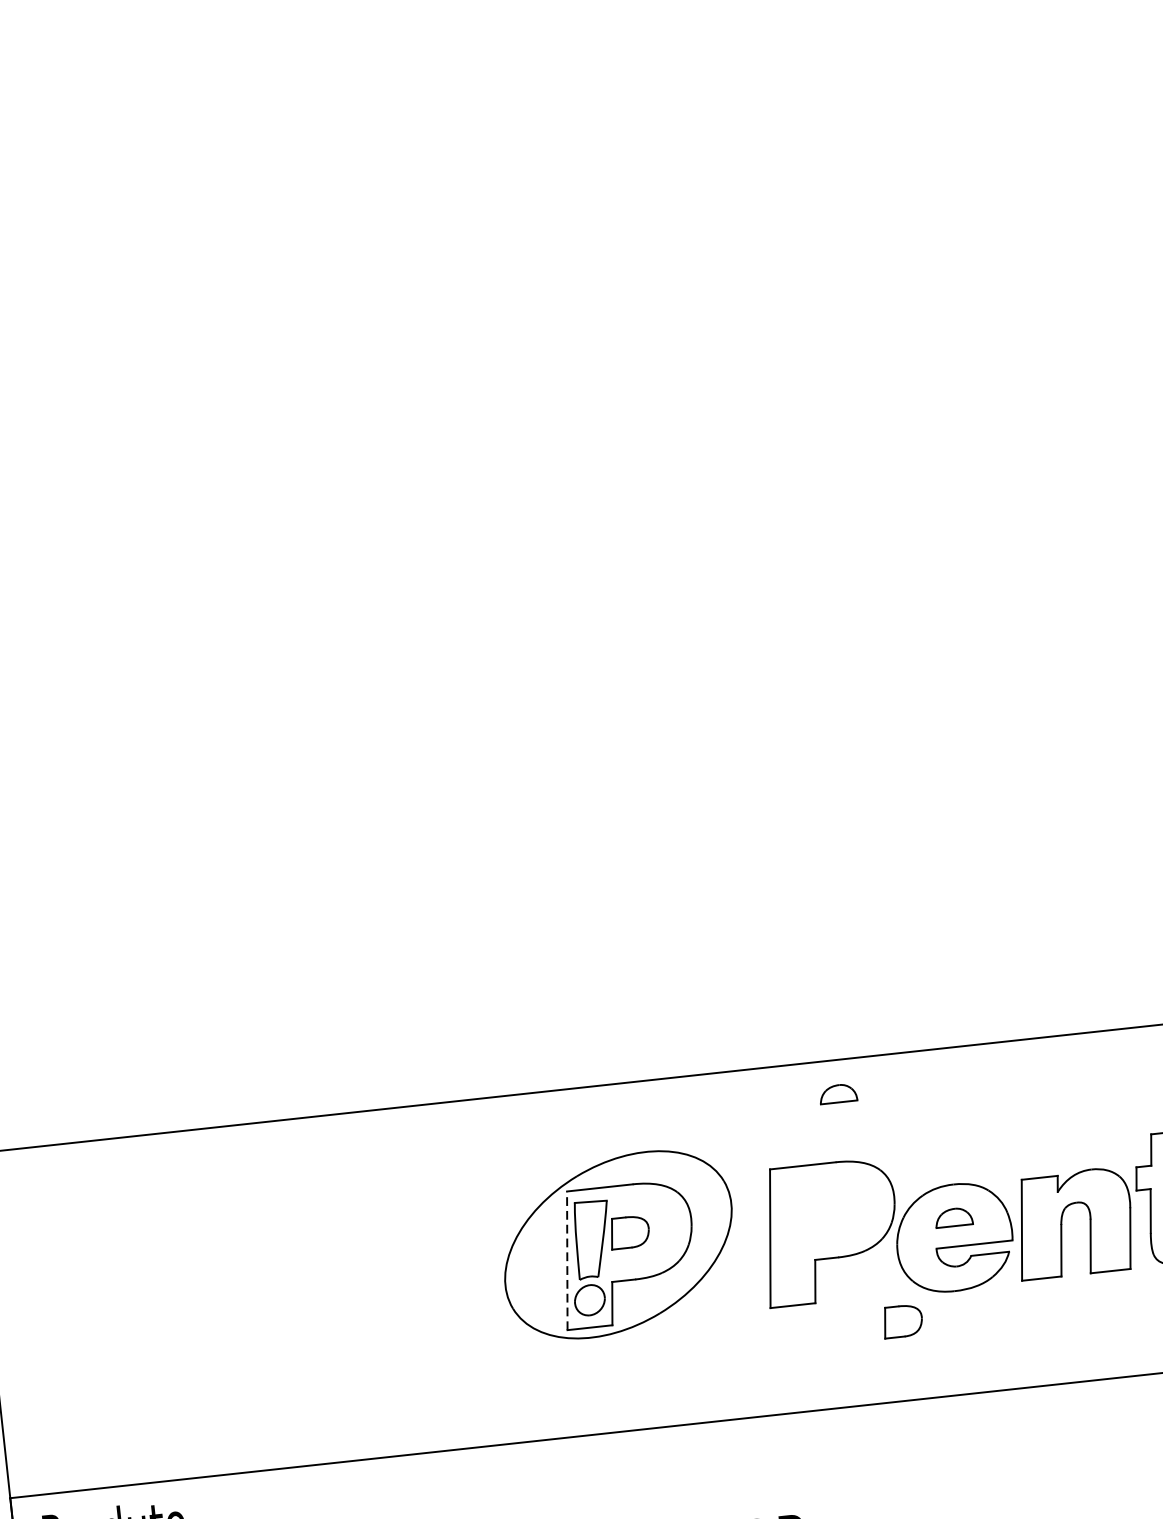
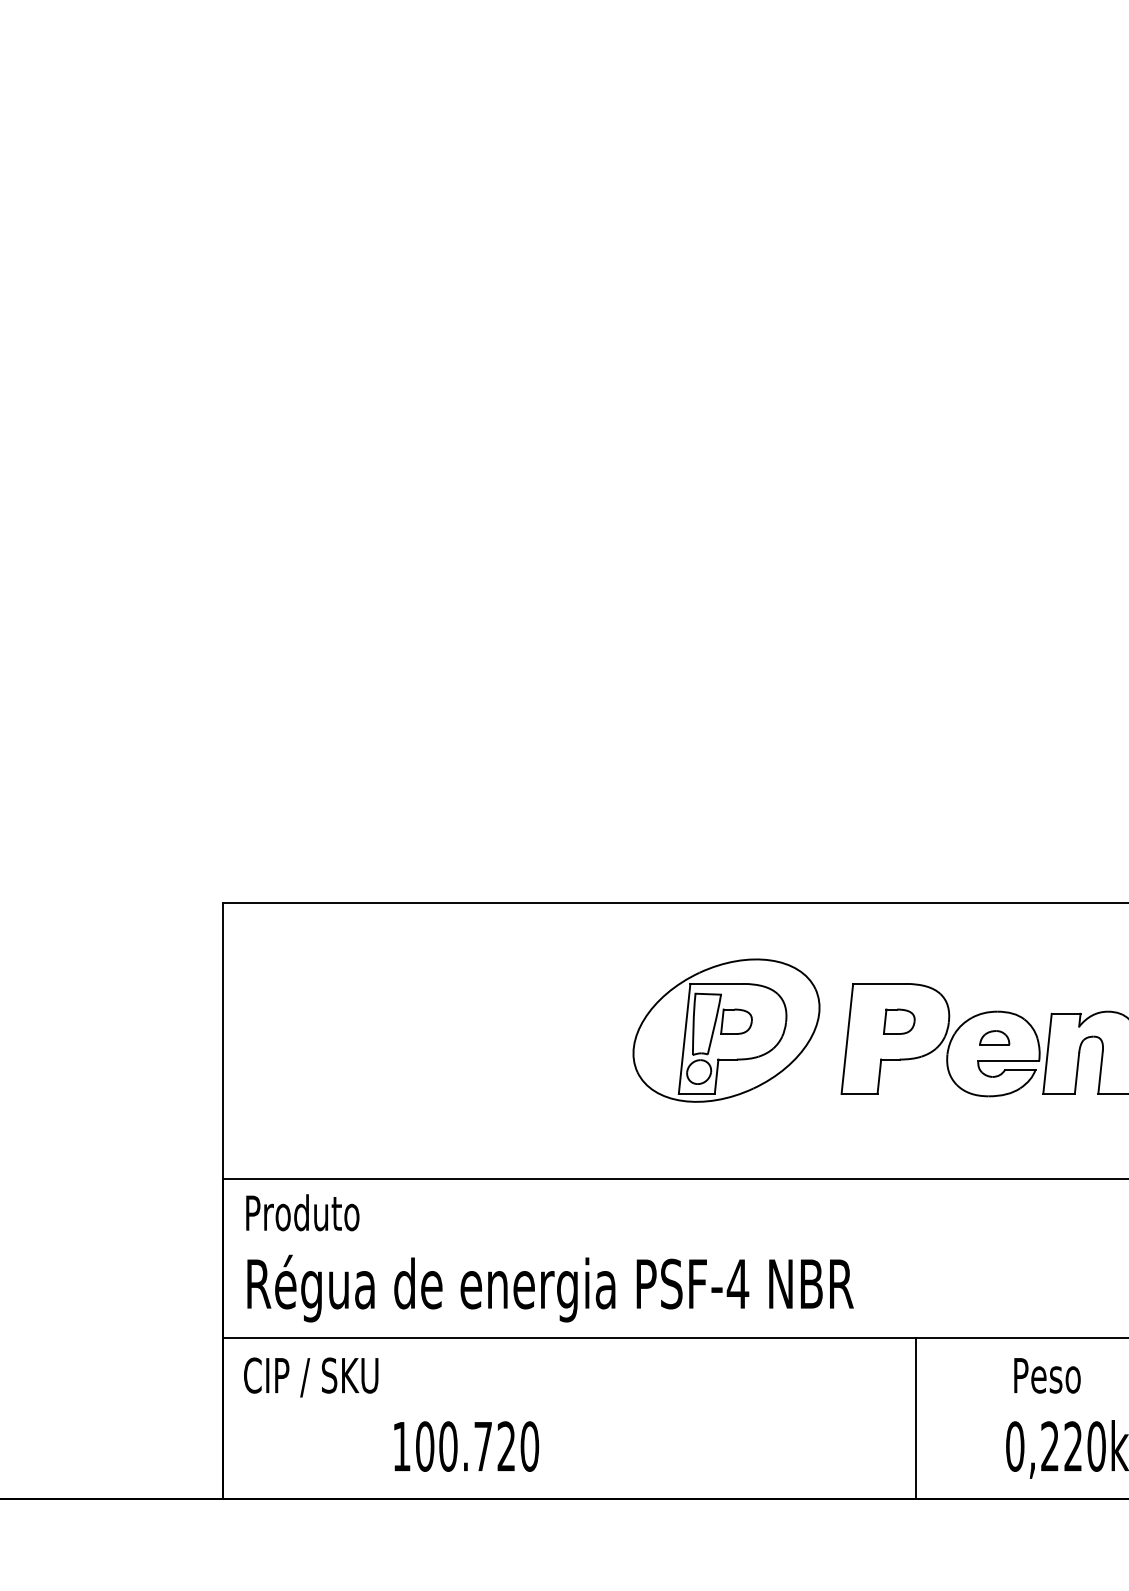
part: (837, 1093) -> (913, 929), removed
line: (567, 1260) -> (684, 1038), dashed -> solid
part: (903, 1320) -> (899, 1021), moved

